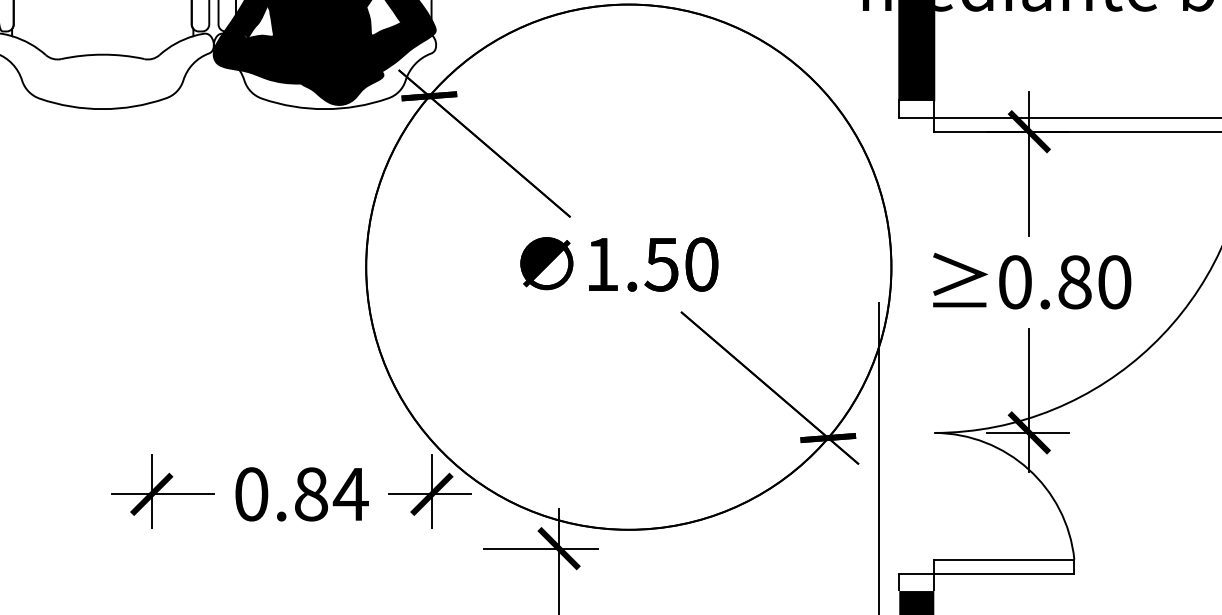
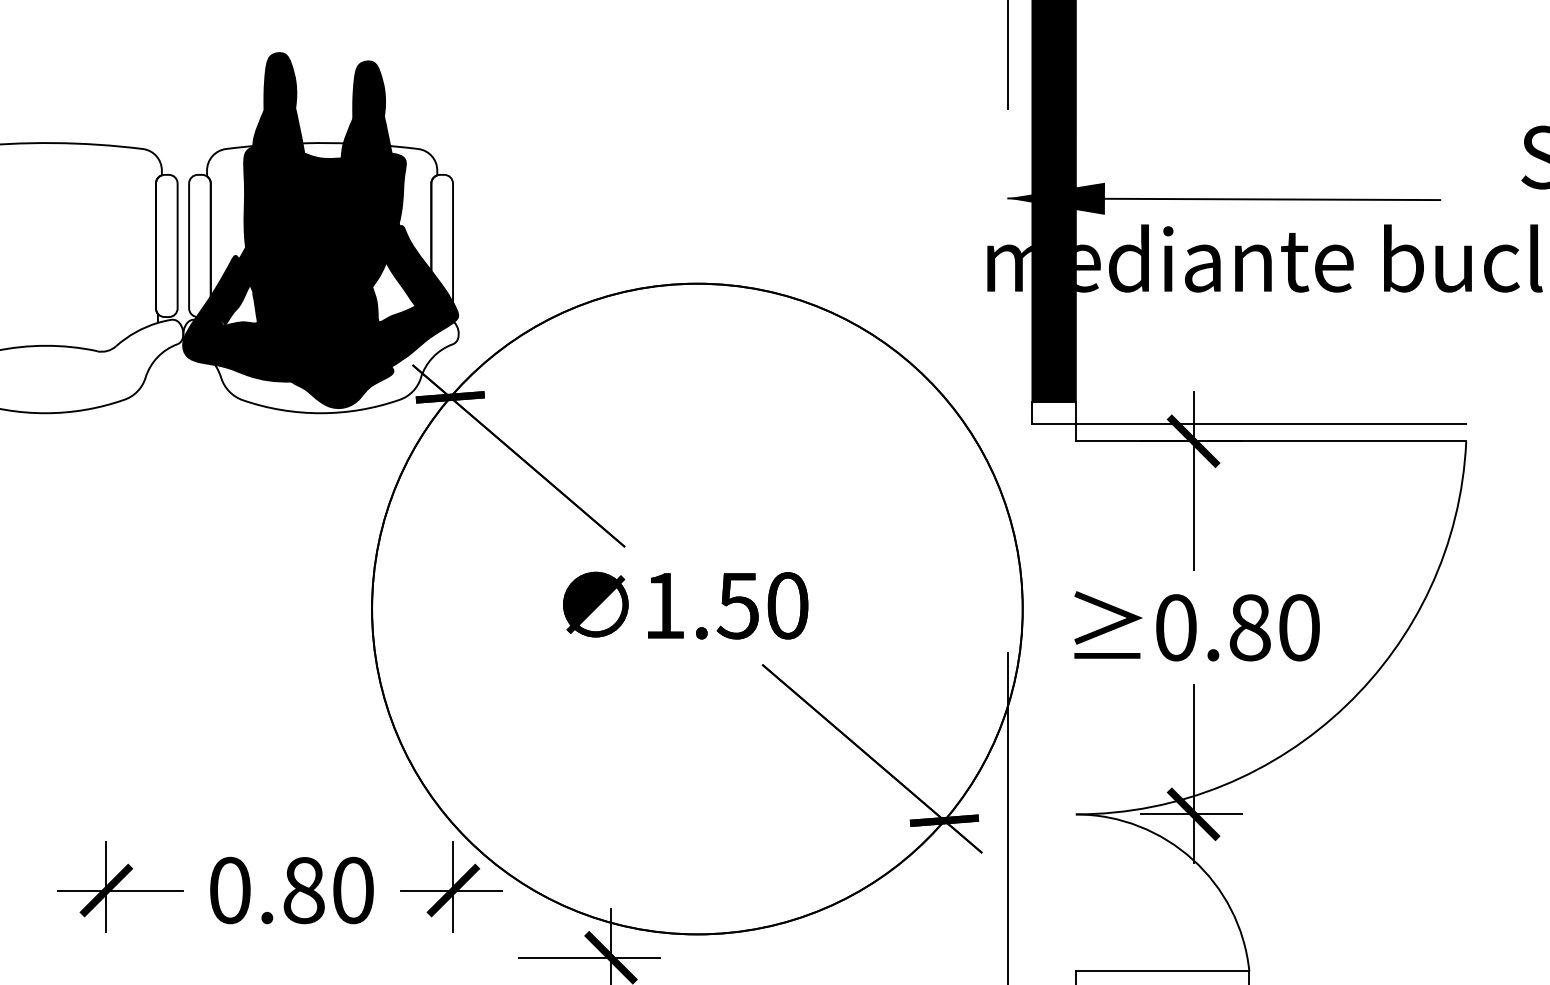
text: (350, 494) -> (352, 890), 0.84 -> 0.80

